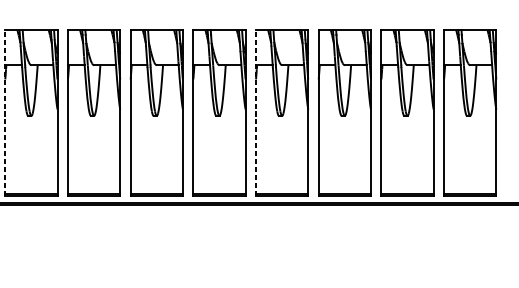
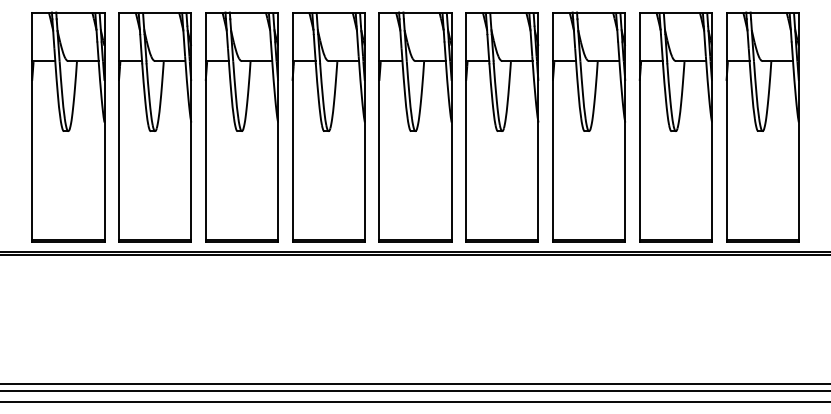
line: (4, 113) -> (118, 127), dashed -> solid
line: (256, 113) -> (466, 127), dashed -> solid

